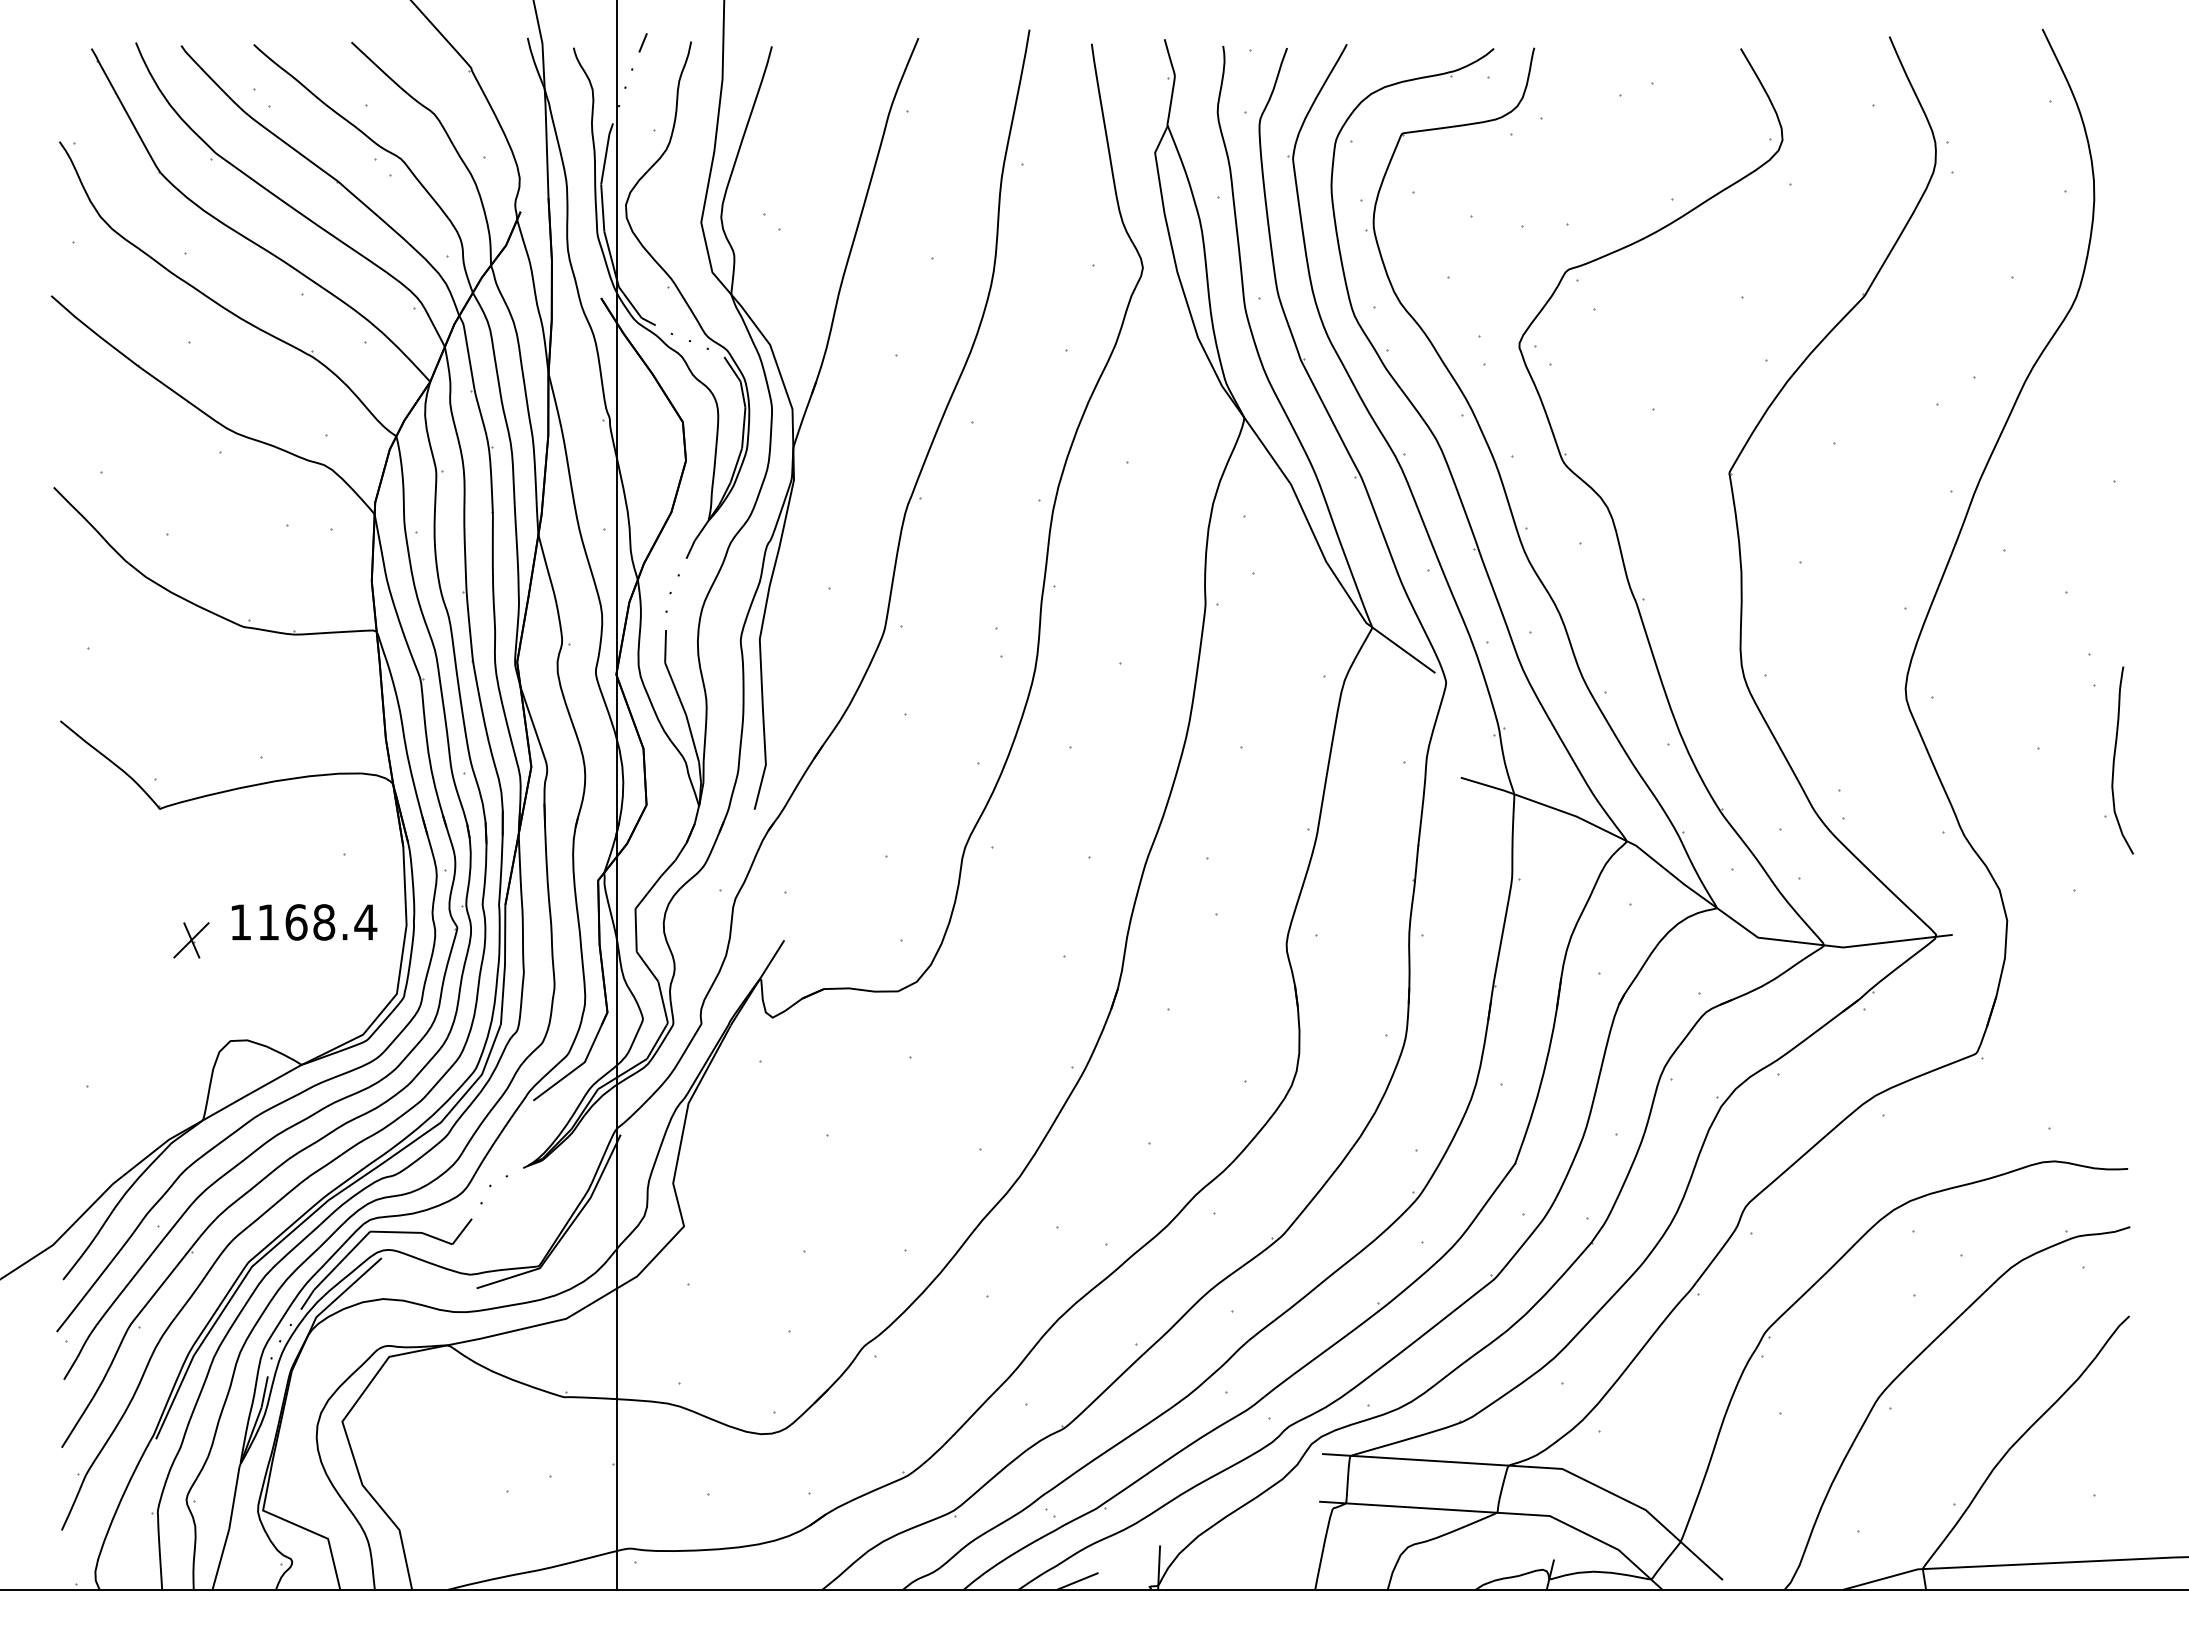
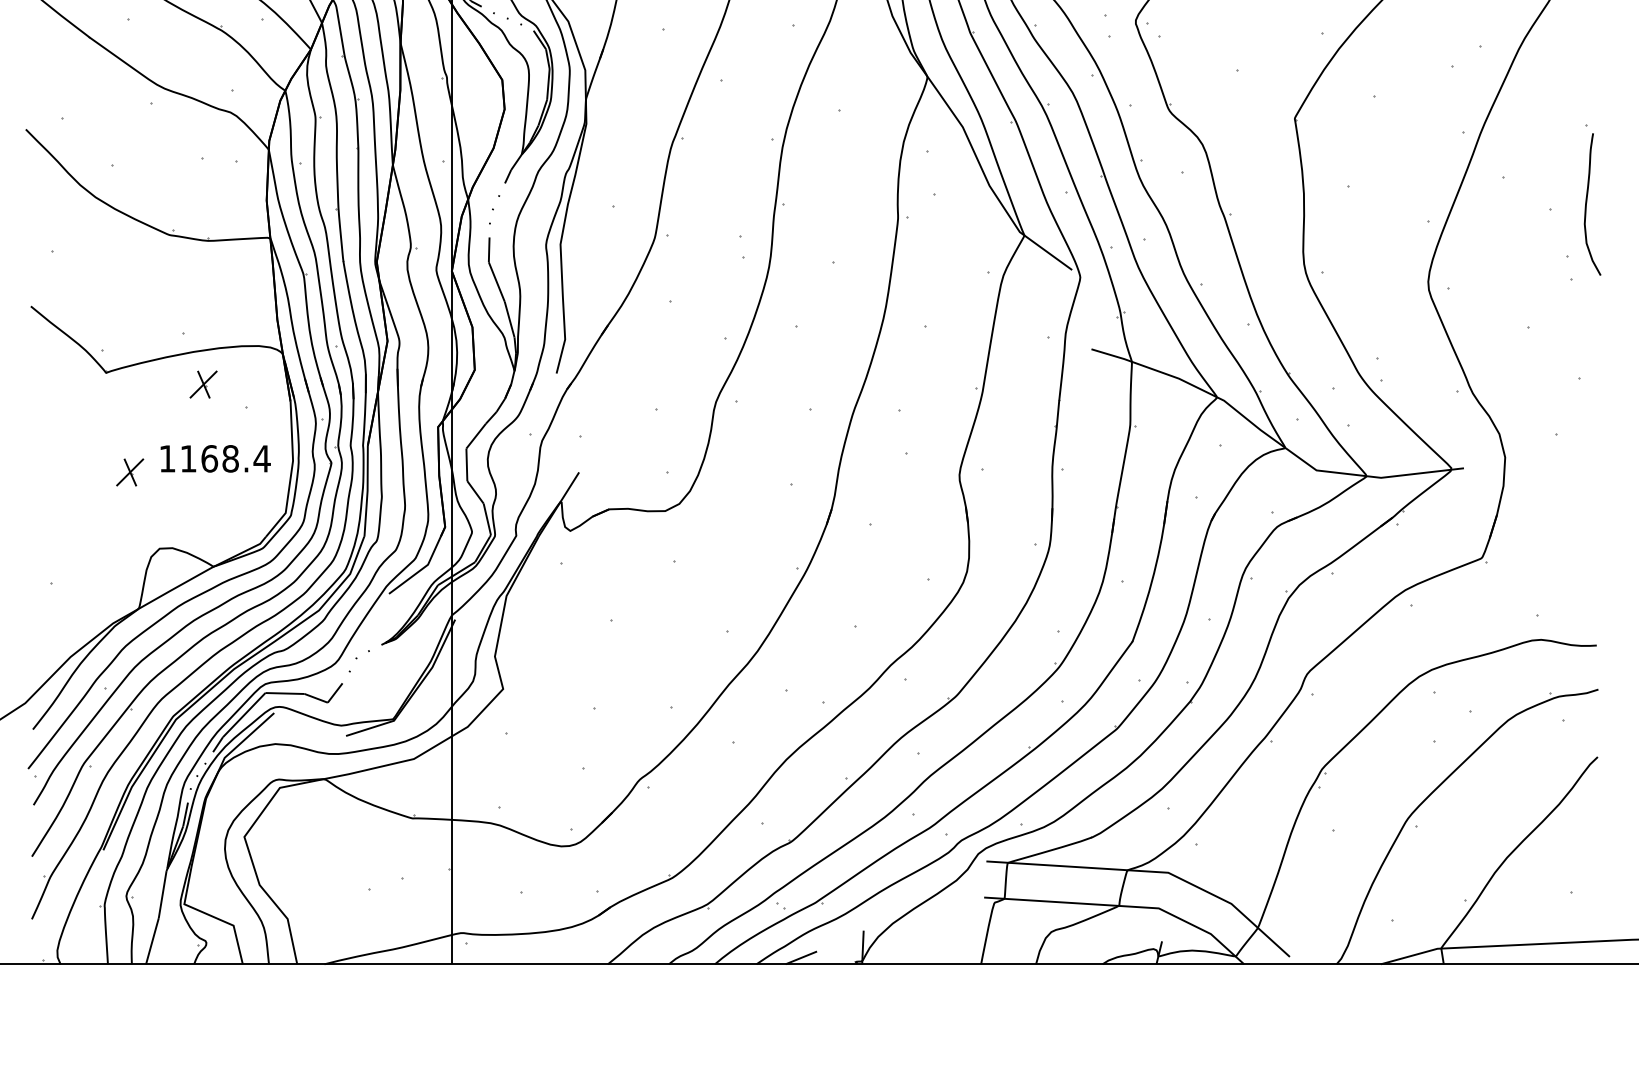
curve: (2115, 757) -> (1587, 202), moved
part: (288, 824) -> (203, 384), added

